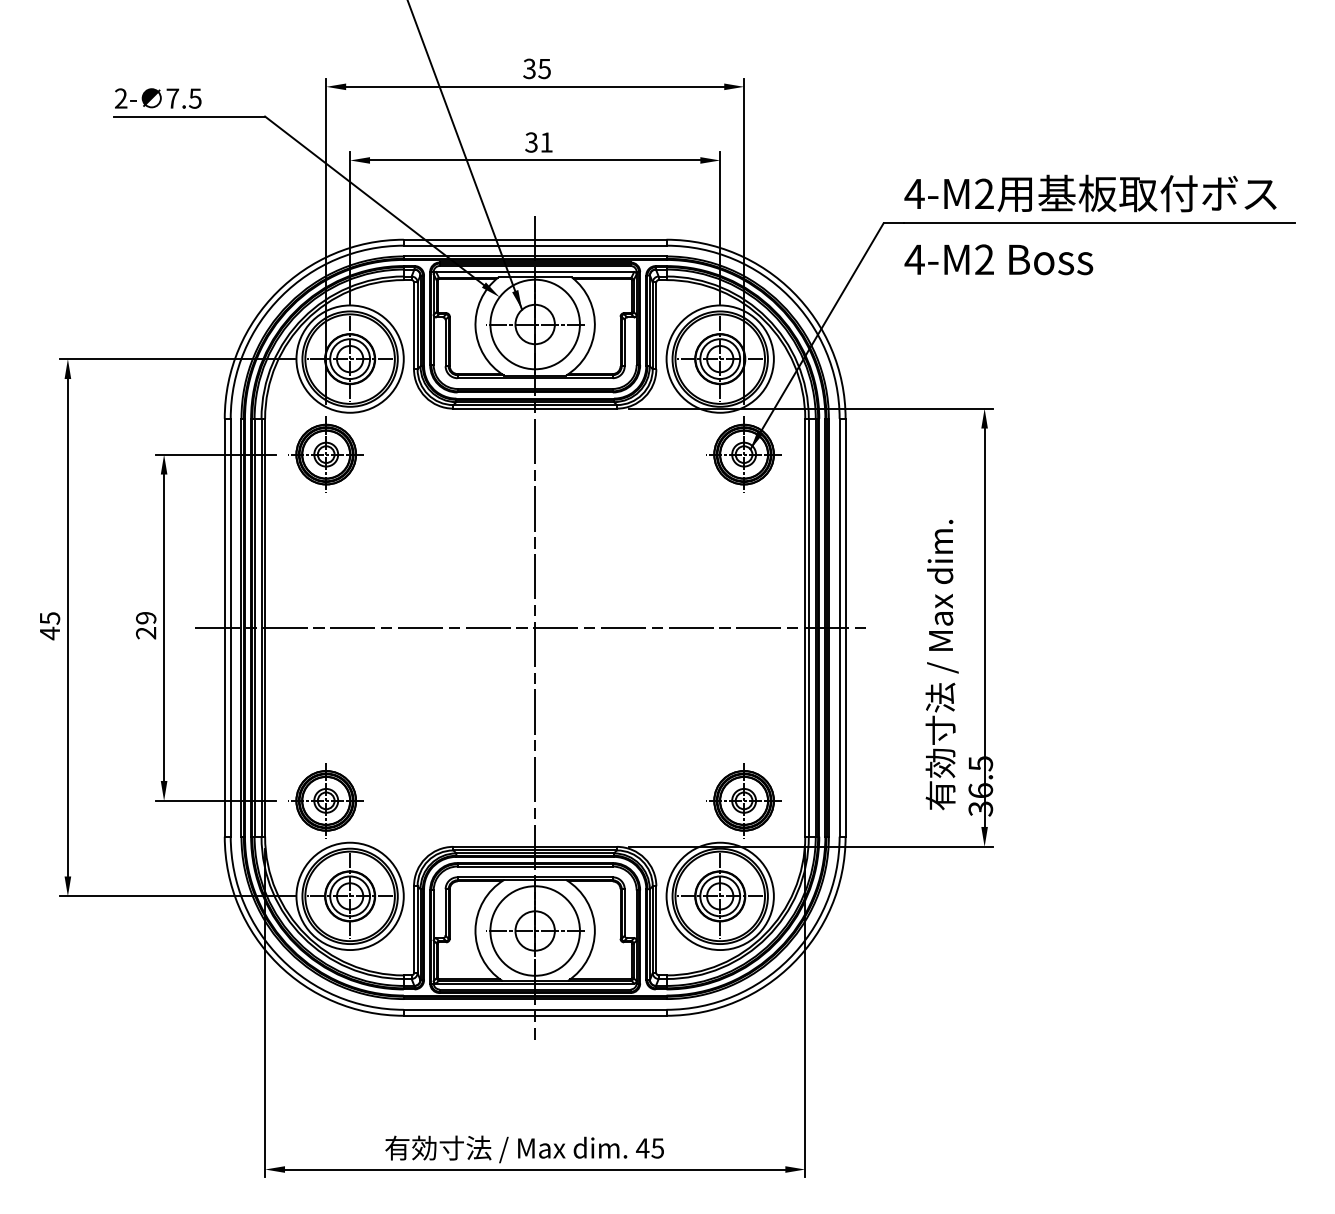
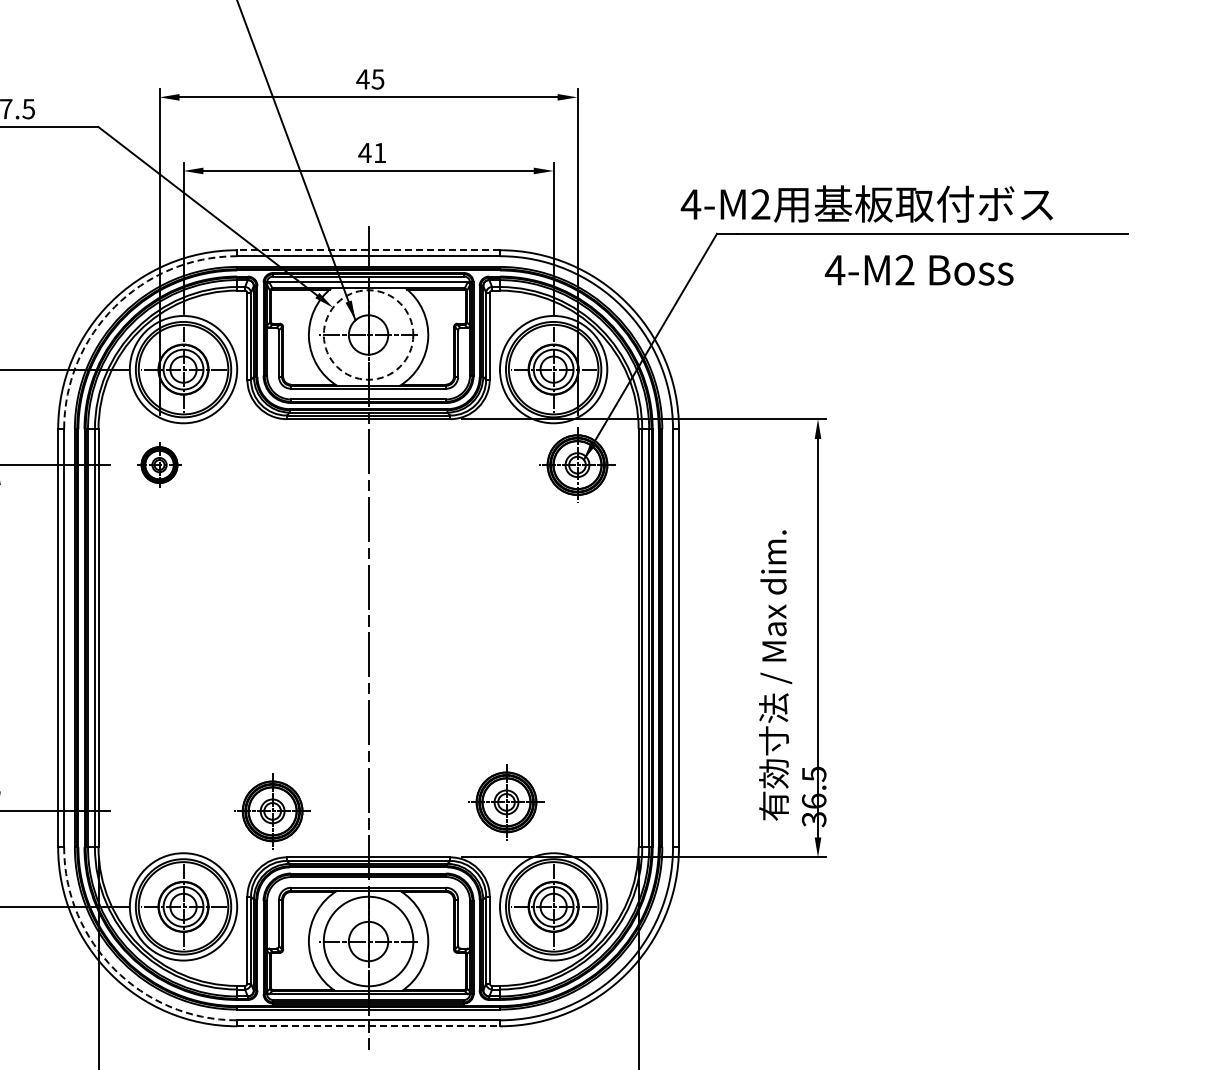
text: (529, 68) -> (362, 79), 35 -> 45
text: (531, 142) -> (364, 153), 31 -> 41
text: (1090, 193) -> (866, 204), moved
line: (534, 239) -> (367, 250), solid -> dashed
text: (998, 259) -> (918, 270), moved
arc: (281, 296) -> (114, 307), solid -> dashed
circle: (534, 324) -> (367, 335), solid -> dashed
part: (325, 454) -> (158, 465), size x0.6
line: (531, 627) -> (364, 638), removed
part: (325, 800) -> (271, 811), moved
part: (743, 800) -> (505, 802), moved
arc: (281, 959) -> (114, 970), solid -> dashed
line: (535, 1015) -> (368, 1026), solid -> dashed

